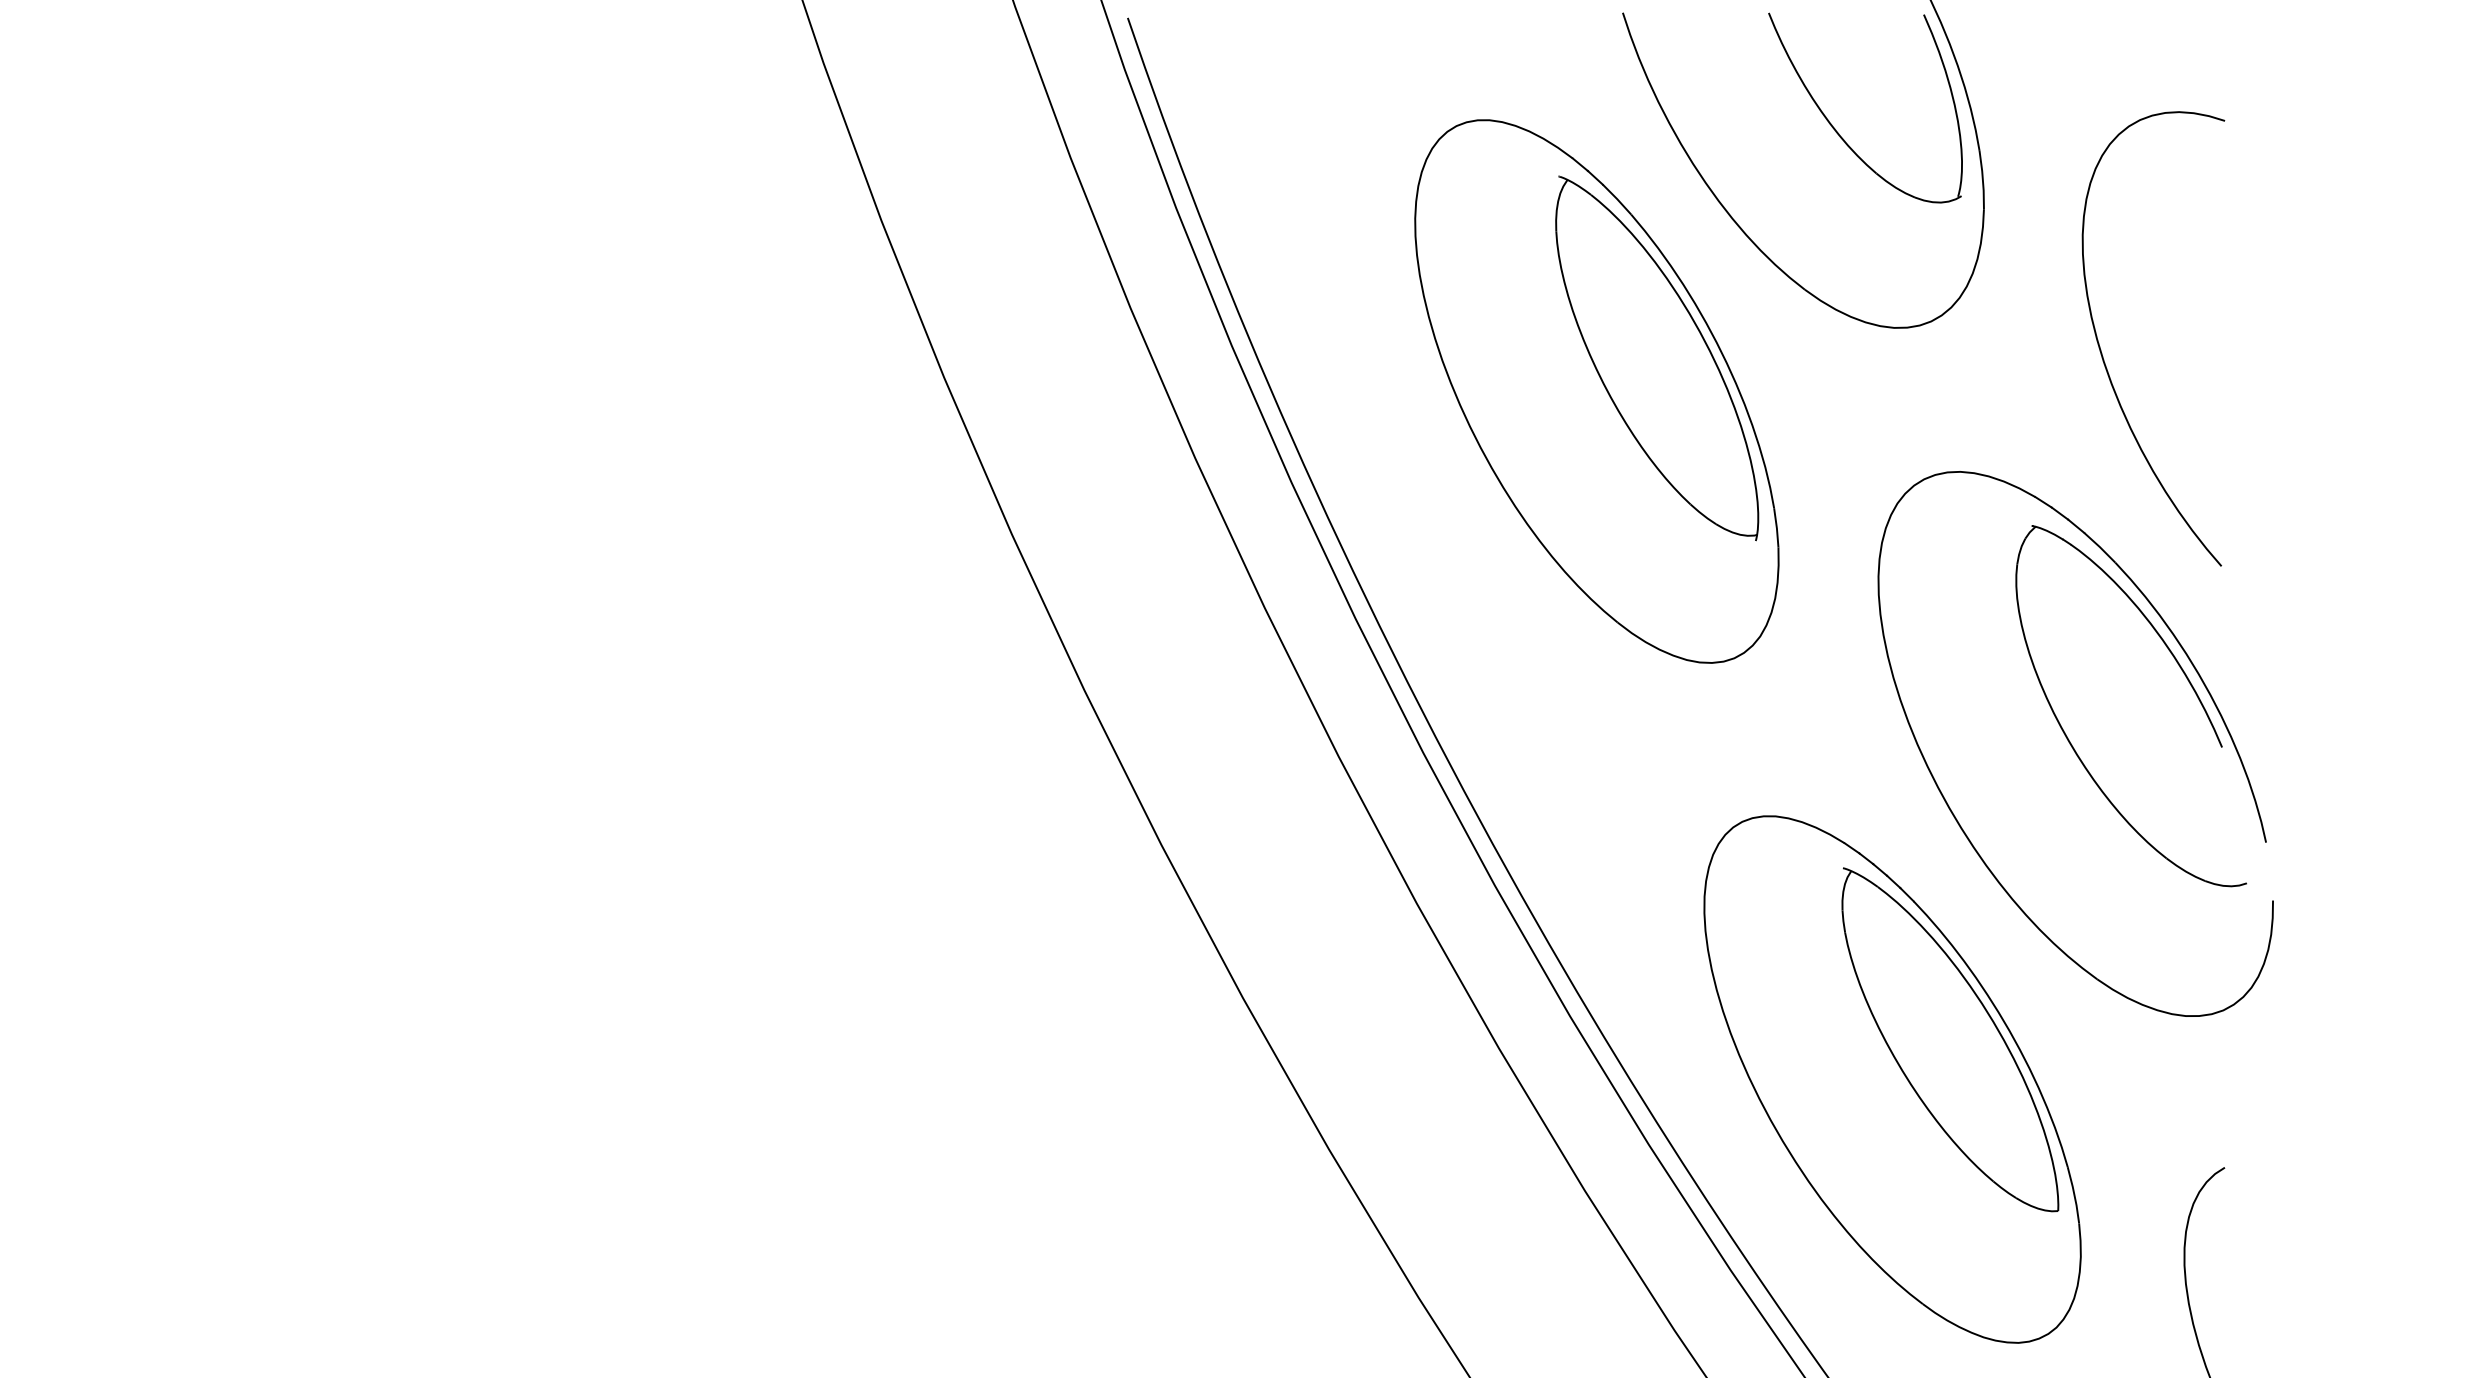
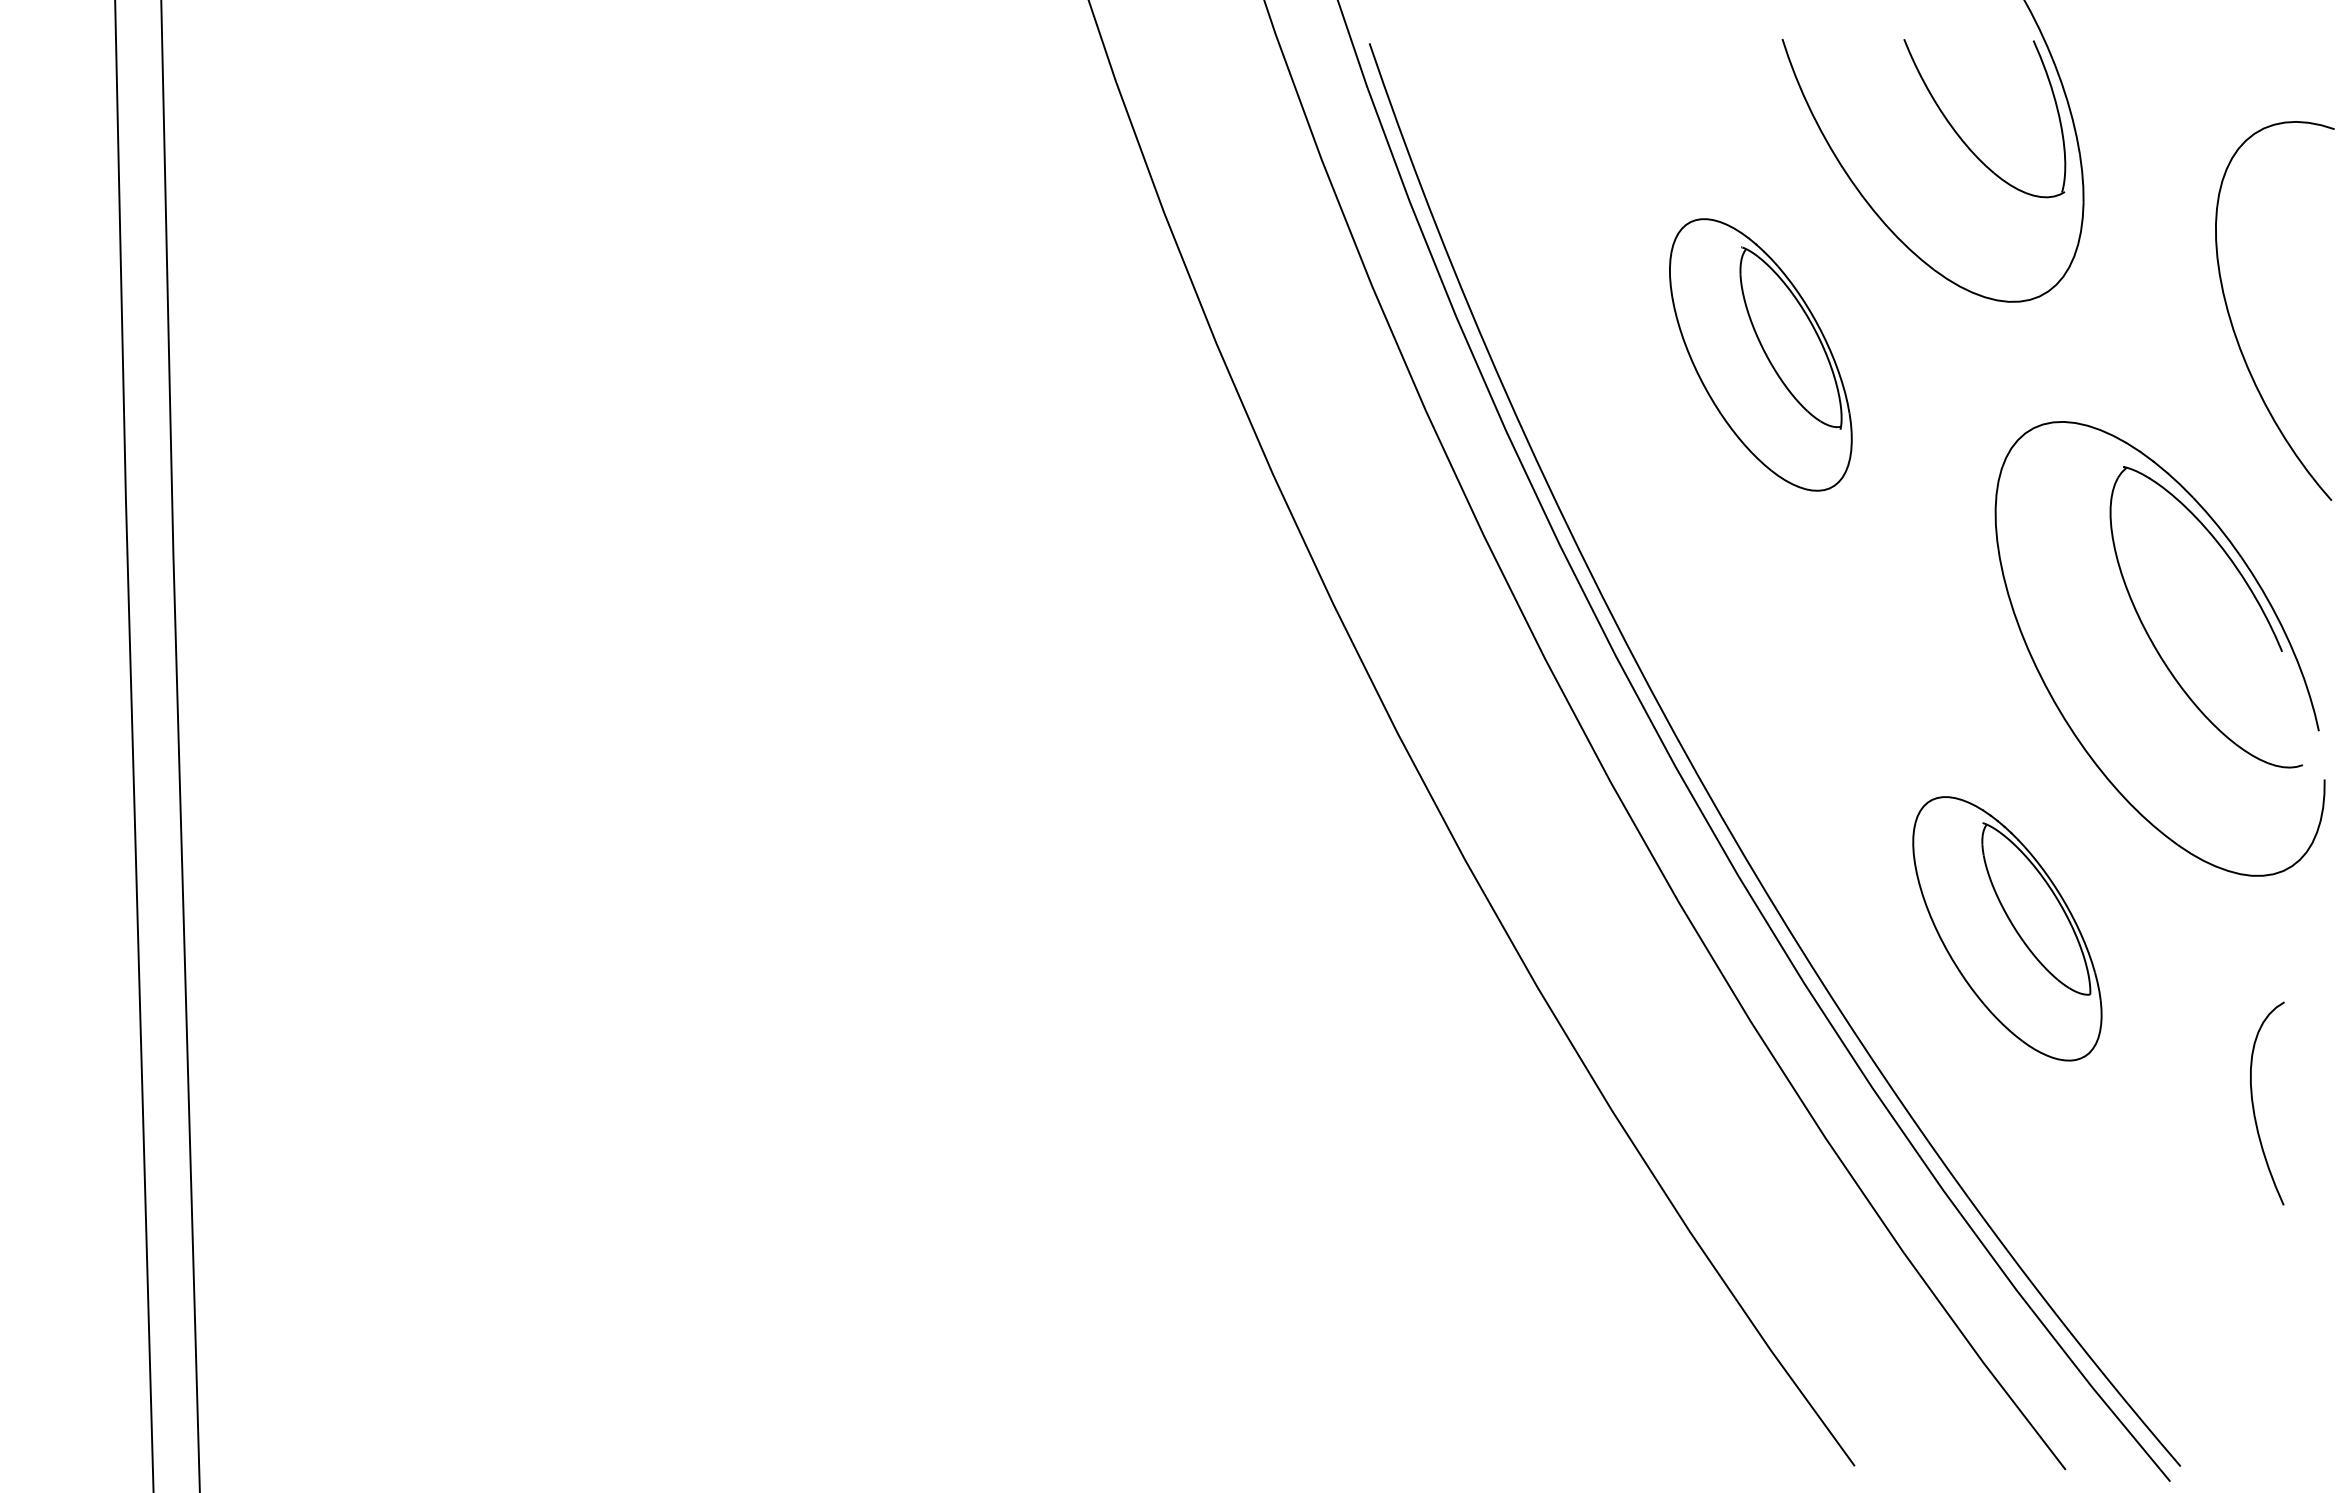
curve: (2103, 356) -> (2233, 325), moved
part: (1596, 391) -> (1760, 354), size x0.6
part: (1892, 1079) -> (2007, 928), size x0.6

